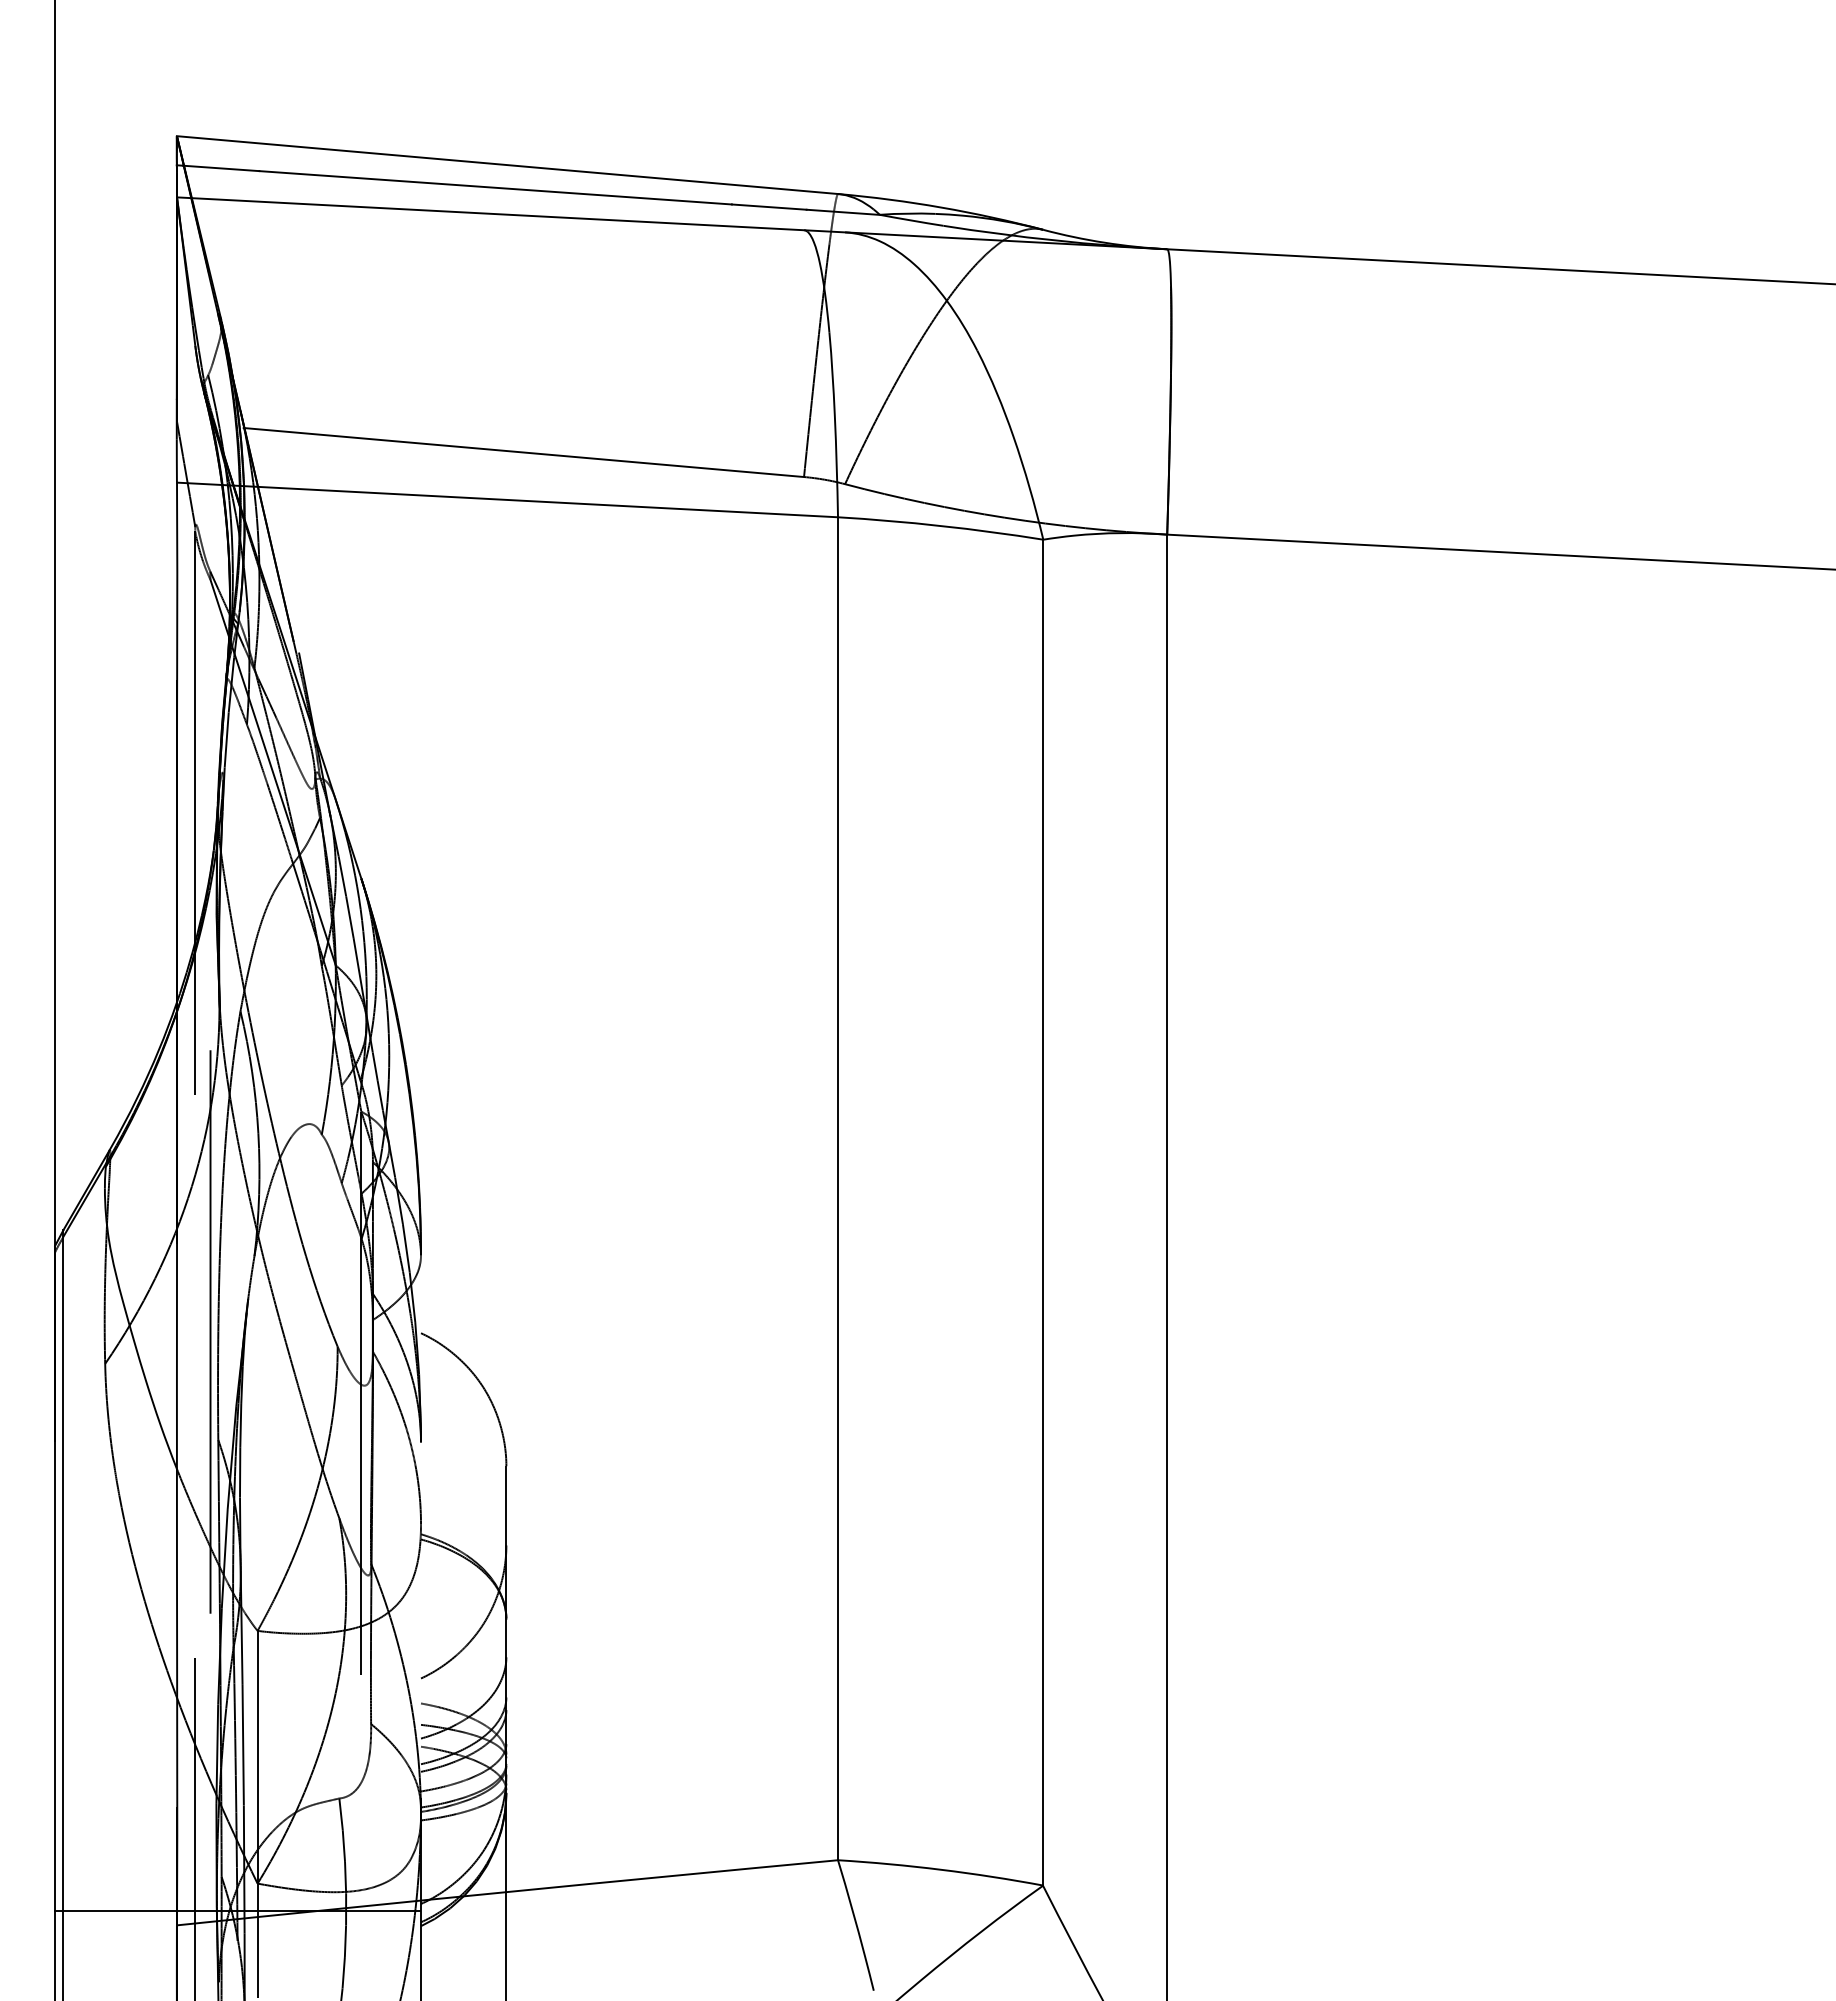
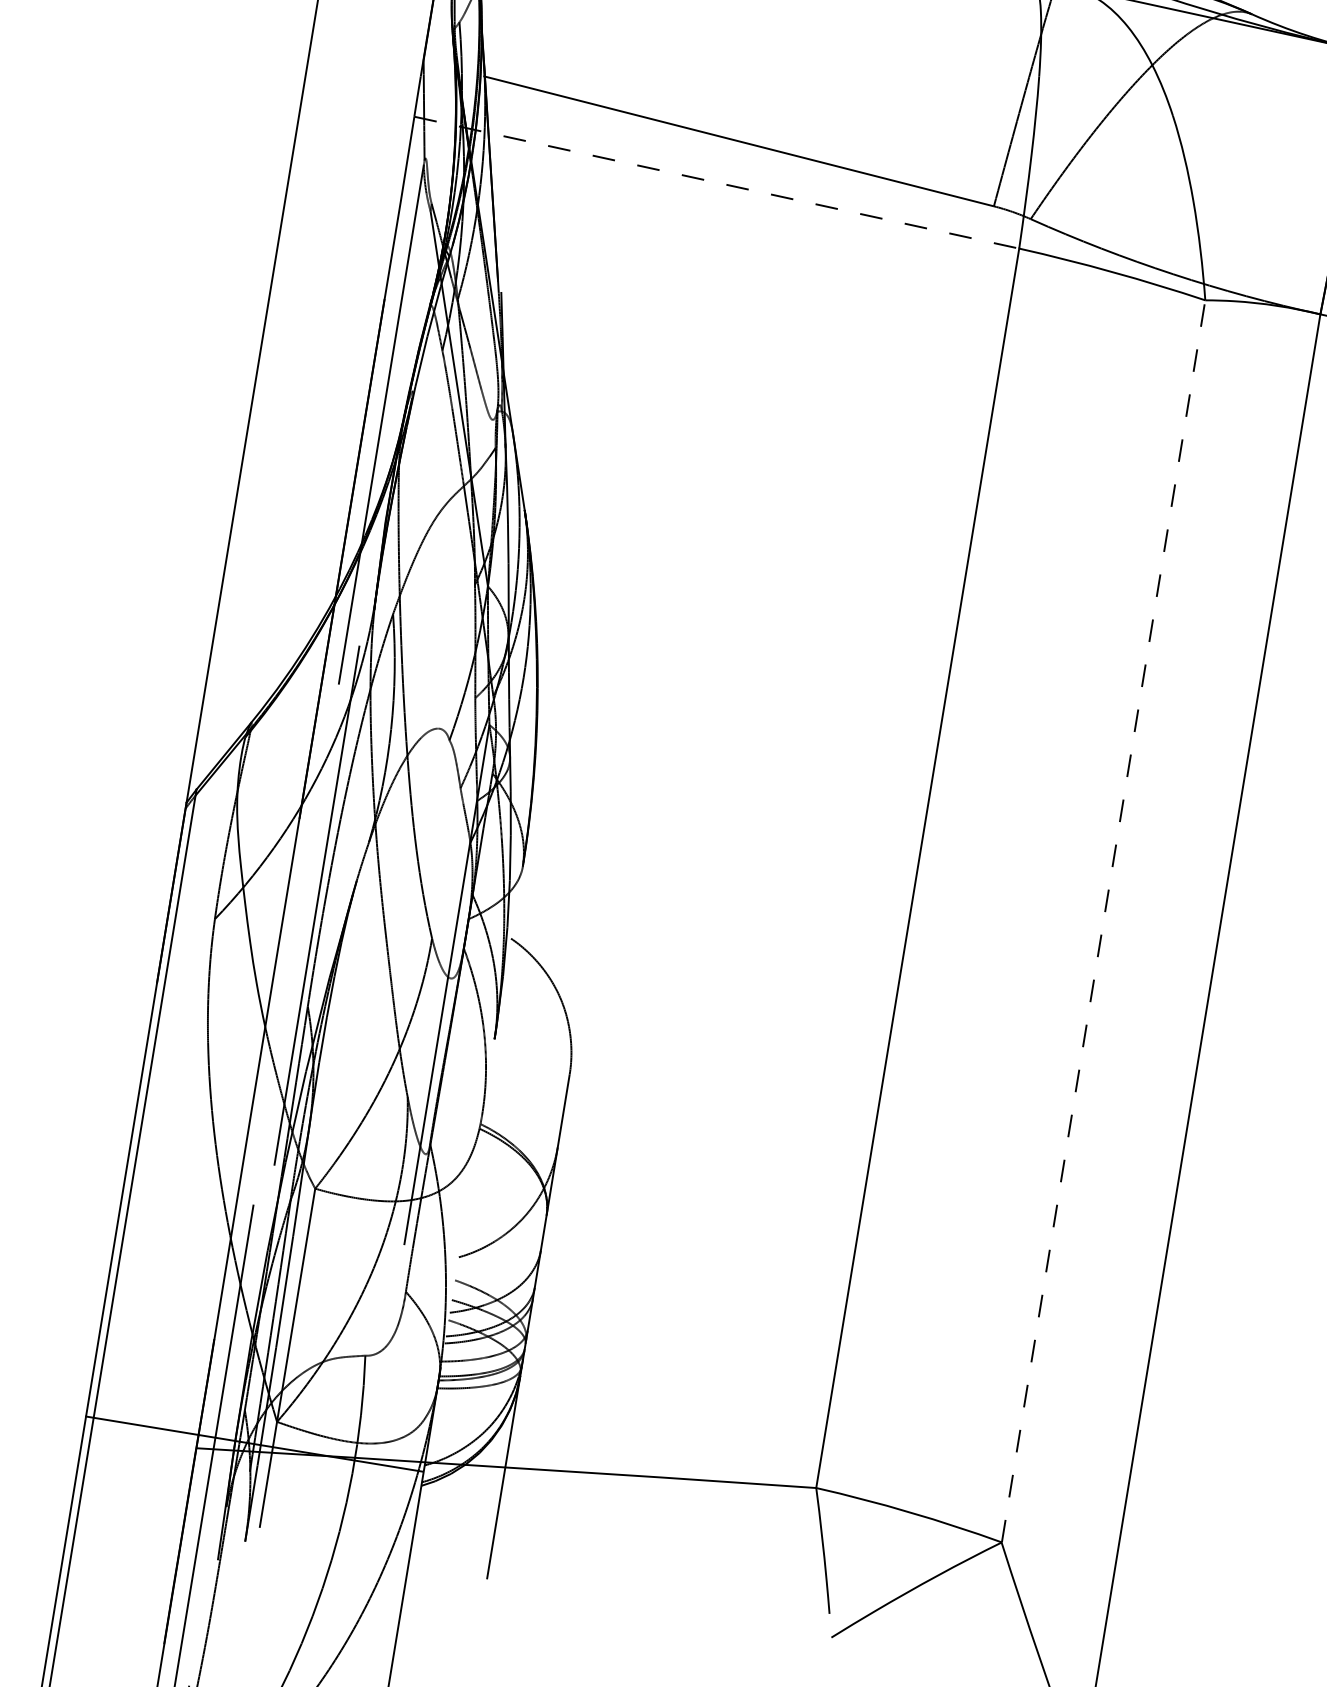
line: (507, 499) -> (716, 182), solid -> dashed
line: (1043, 1212) -> (1103, 921), solid -> dashed

